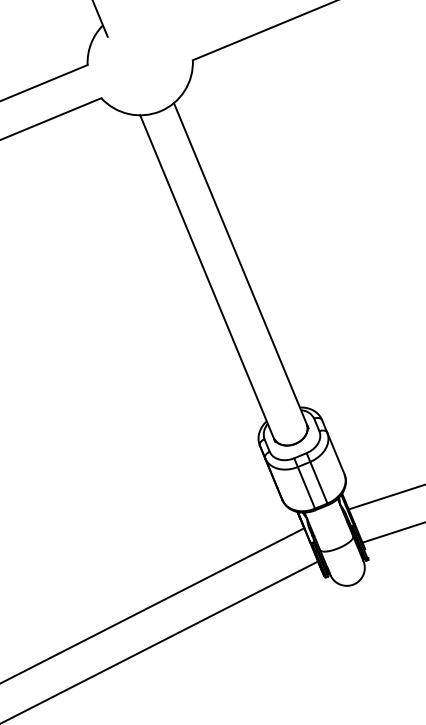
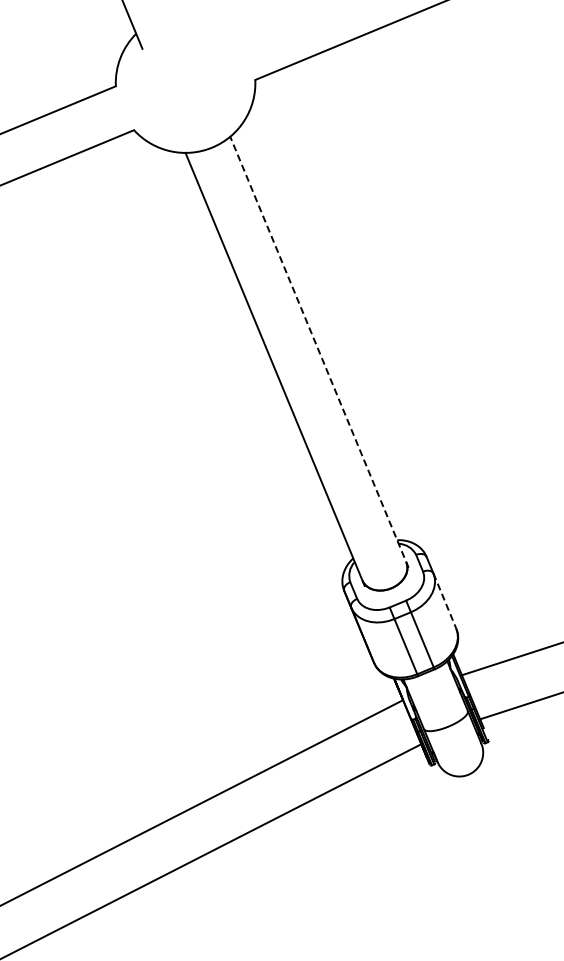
line: (241, 265) -> (319, 351), solid -> dashed
line: (335, 453) -> (444, 601), solid -> dashed

